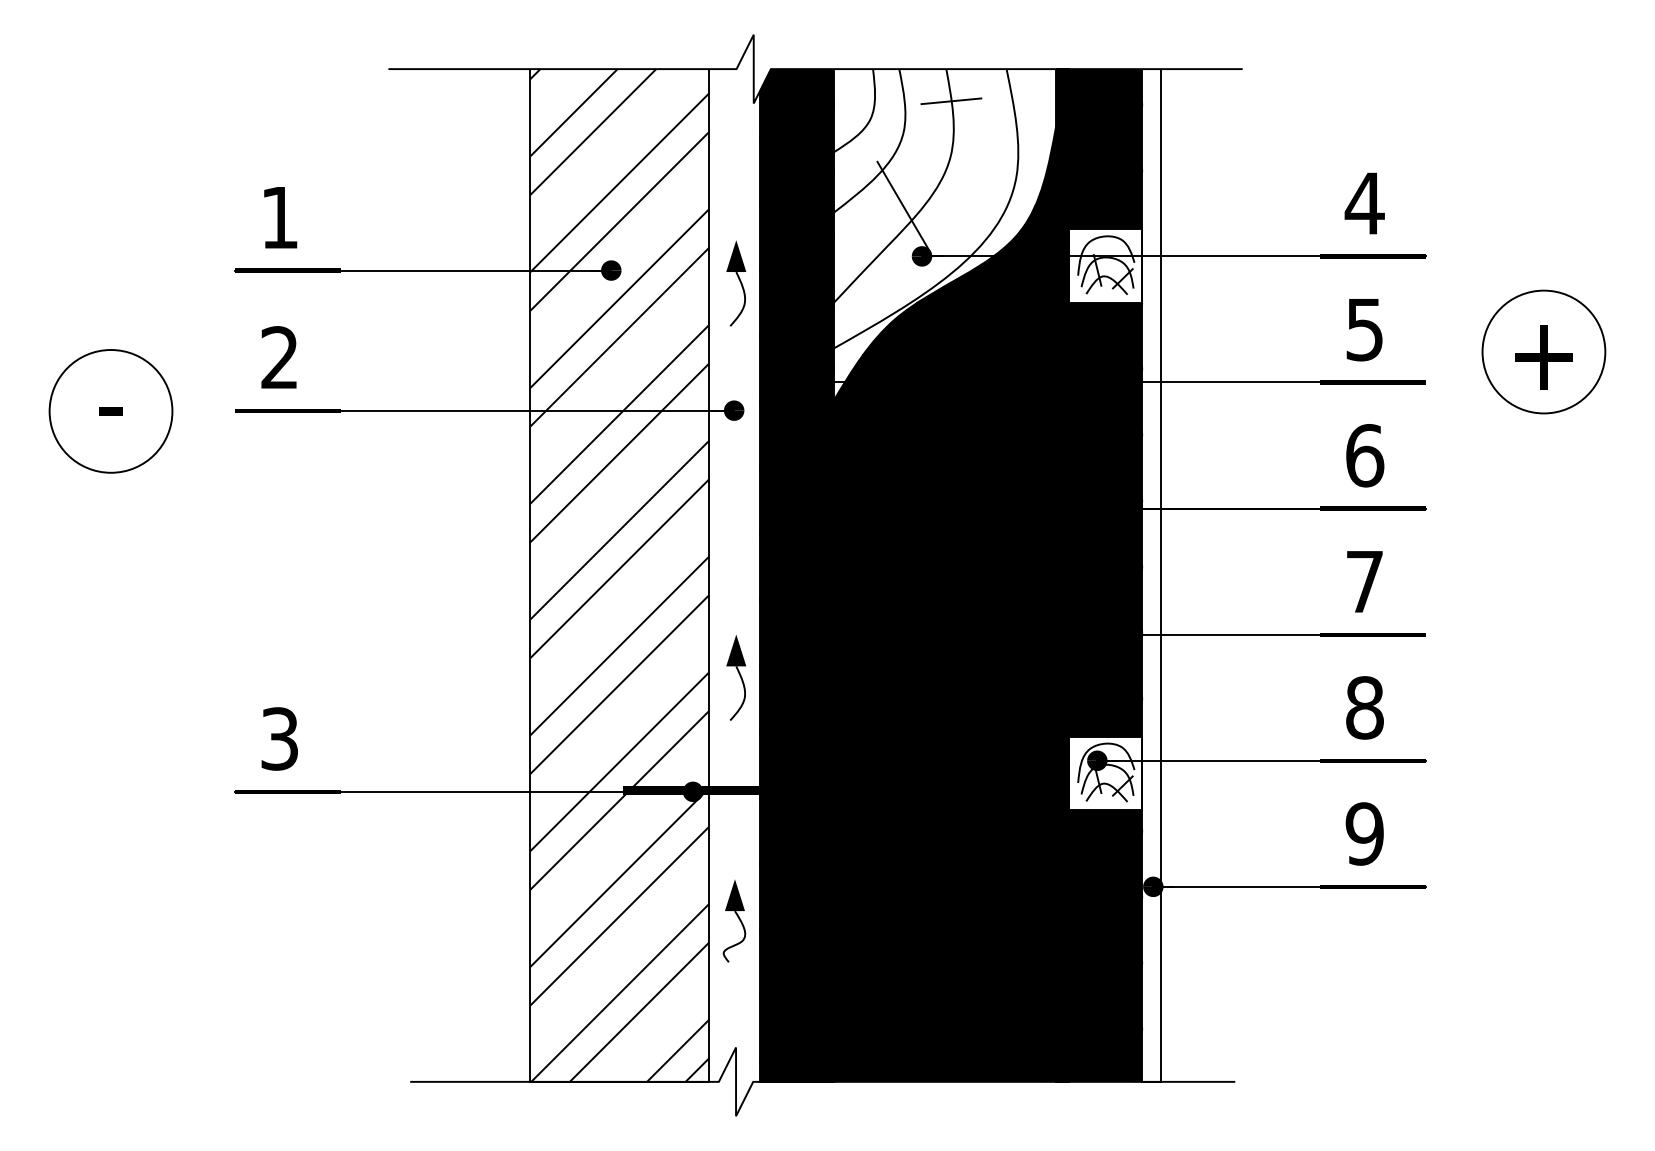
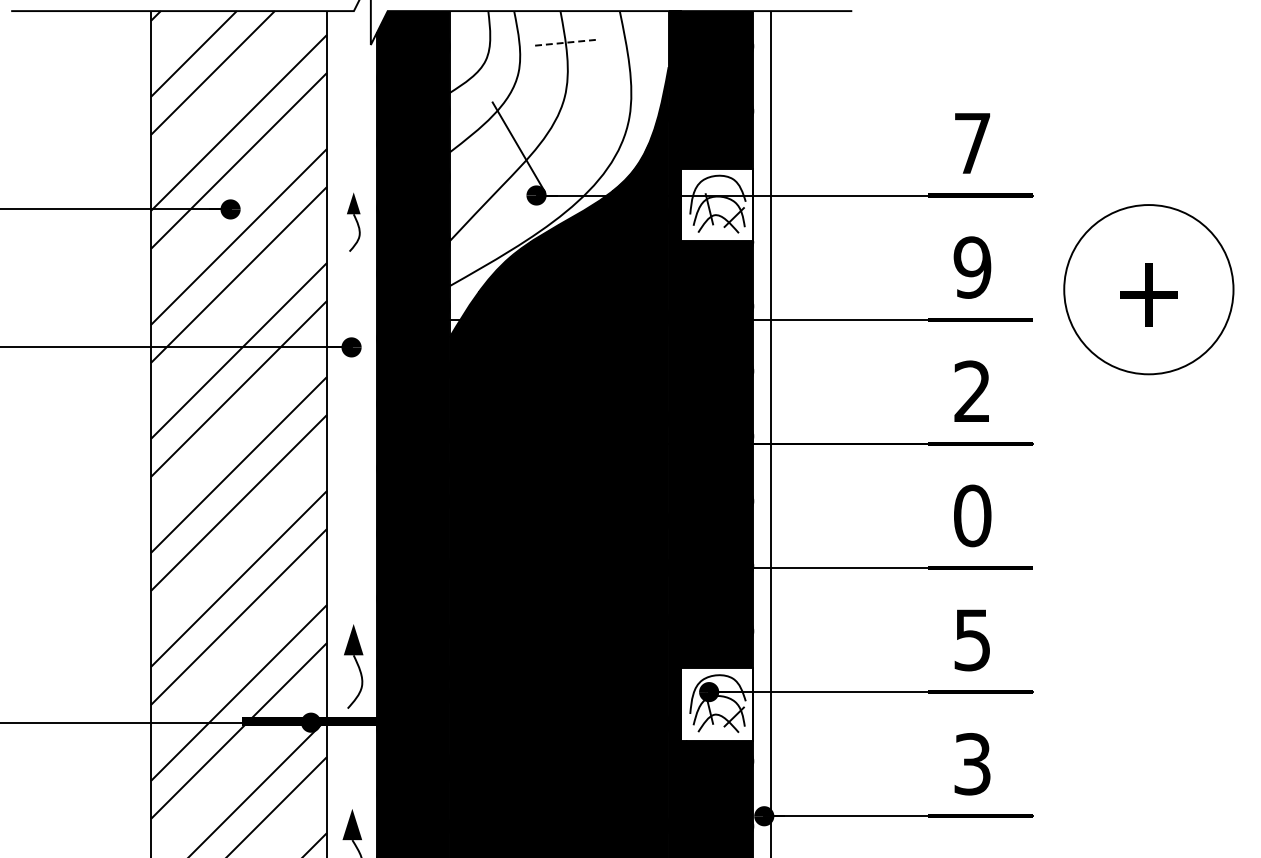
line: (951, 101) -> (565, 42), solid -> dashed
text: (1364, 203) -> (972, 143), 4 -> 7
part: (736, 283) -> (353, 222), size x0.7
text: (1364, 329) -> (972, 267), 5 -> 9
circle: (1543, 351) -> (1148, 289), size x1.4
text: (1365, 455) -> (973, 391), 6 -> 2
text: (1365, 581) -> (973, 515), 7 -> 0
part: (735, 677) -> (352, 666), moved
text: (1364, 707) -> (972, 639), 8 -> 5
text: (1364, 833) -> (972, 763), 9 -> 3

